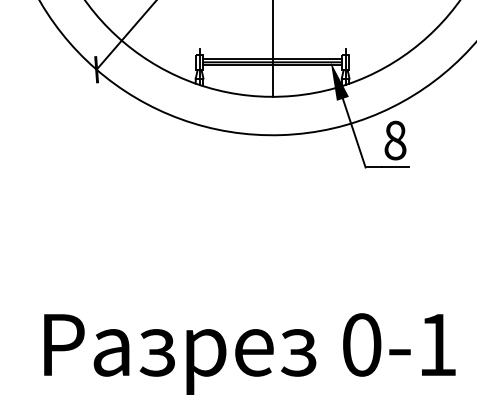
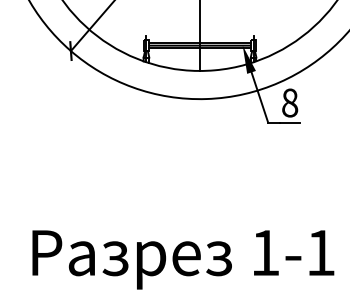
text: (361, 344) -> (265, 252), 0-1 -> 1-1

